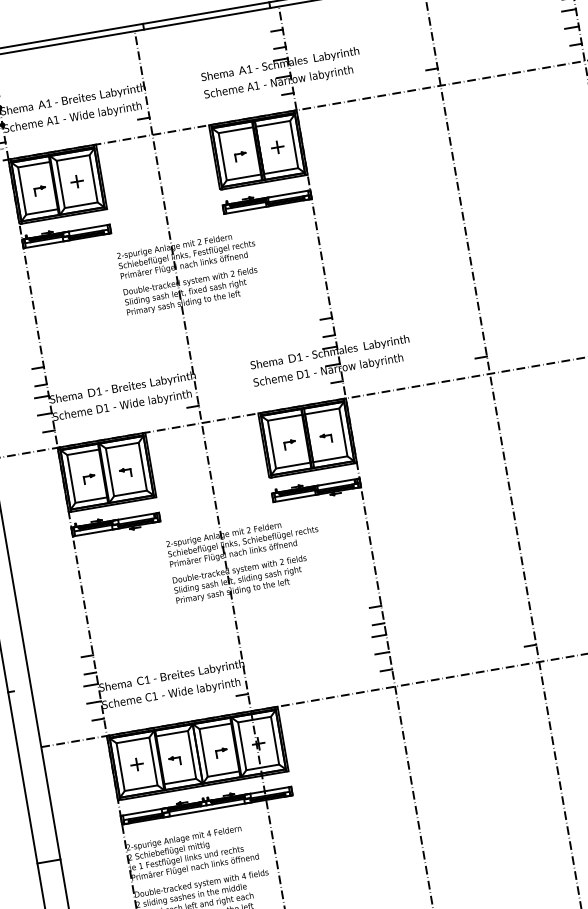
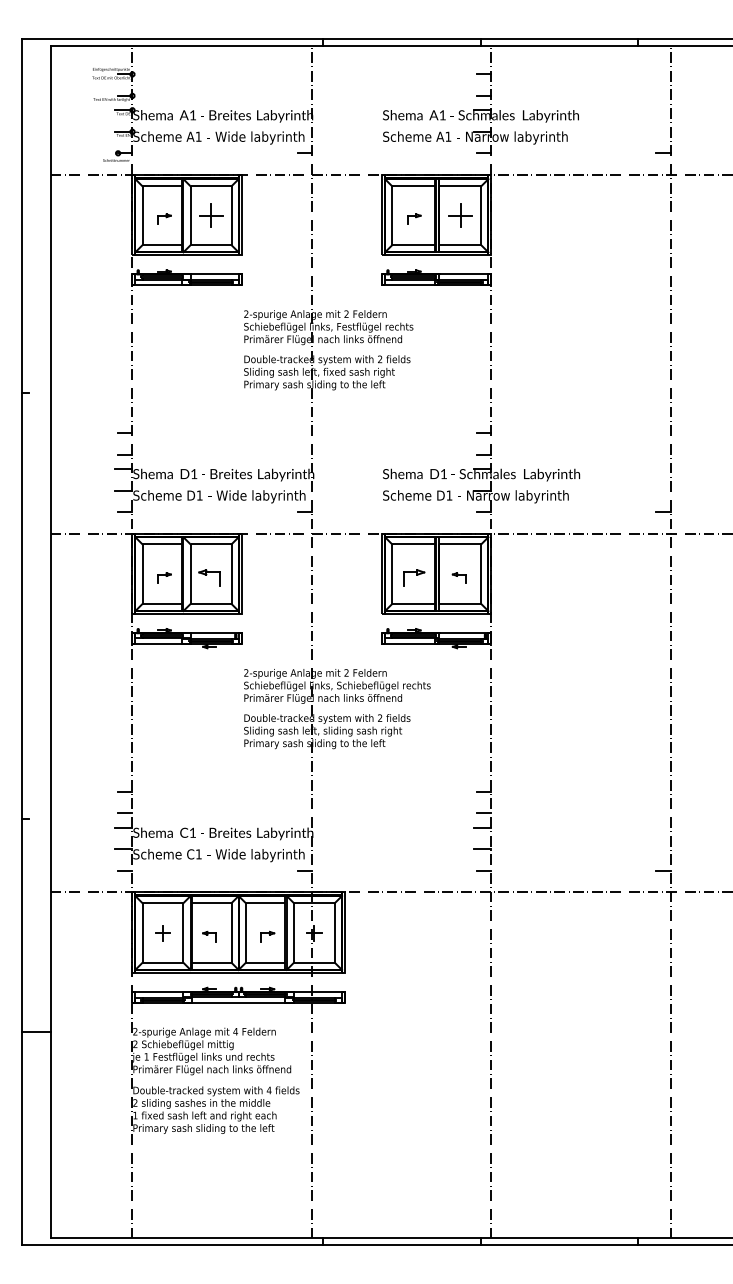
part: (277, 147) -> (460, 215), size x1.6
part: (76, 181) -> (210, 215), size x1.6
part: (290, 444) -> (414, 577), size x1.6
part: (125, 472) -> (209, 577), size x1.6

